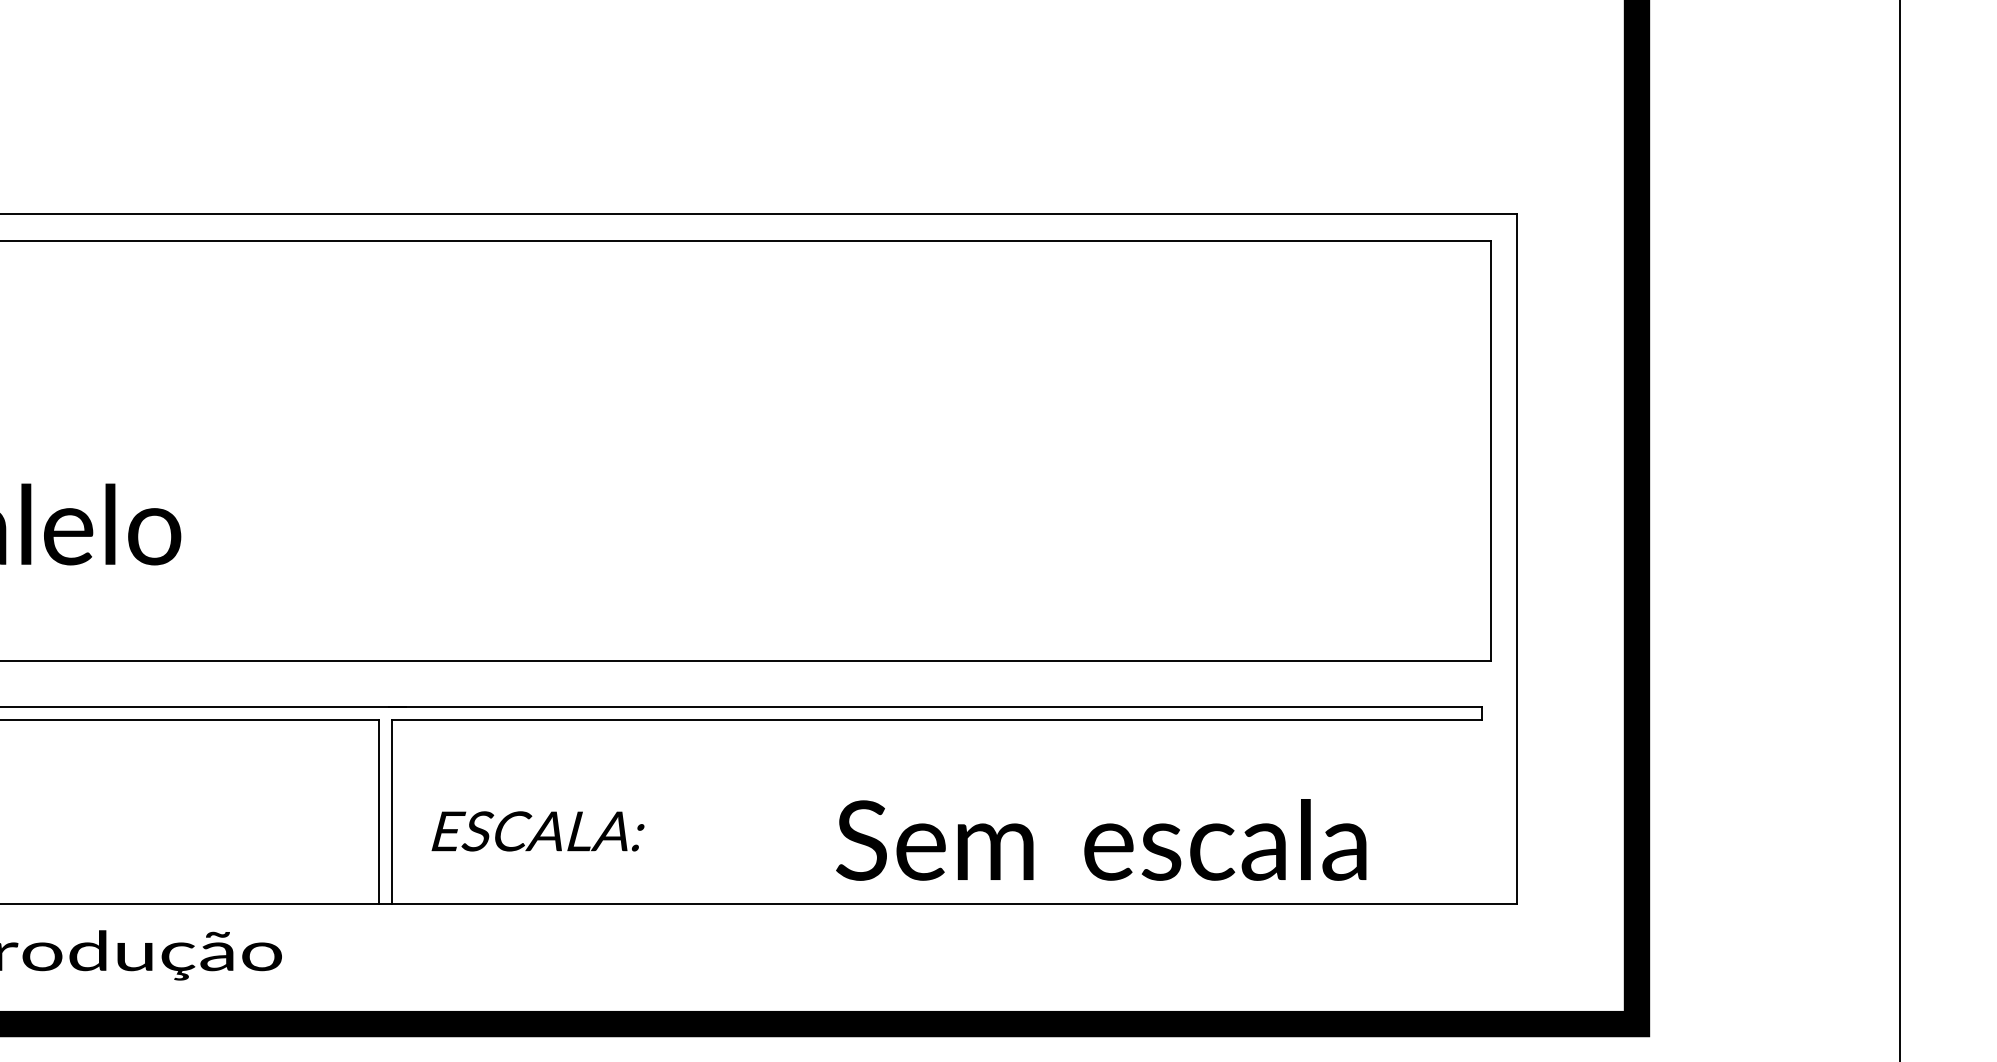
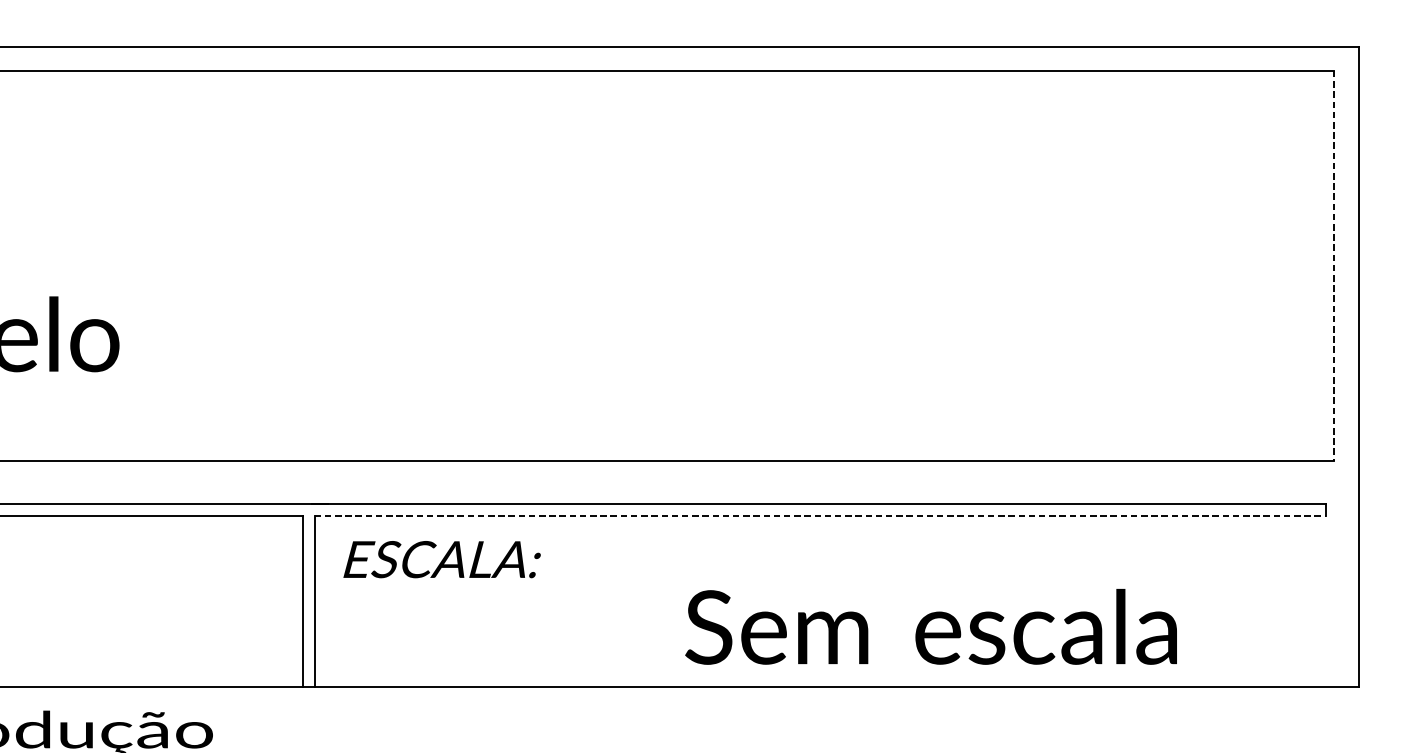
line: (1491, 451) -> (1334, 266), solid -> dashed
line: (937, 720) -> (820, 516), solid -> dashed
text: (537, 831) -> (441, 559), moved
text: (1101, 839) -> (931, 626), moved

